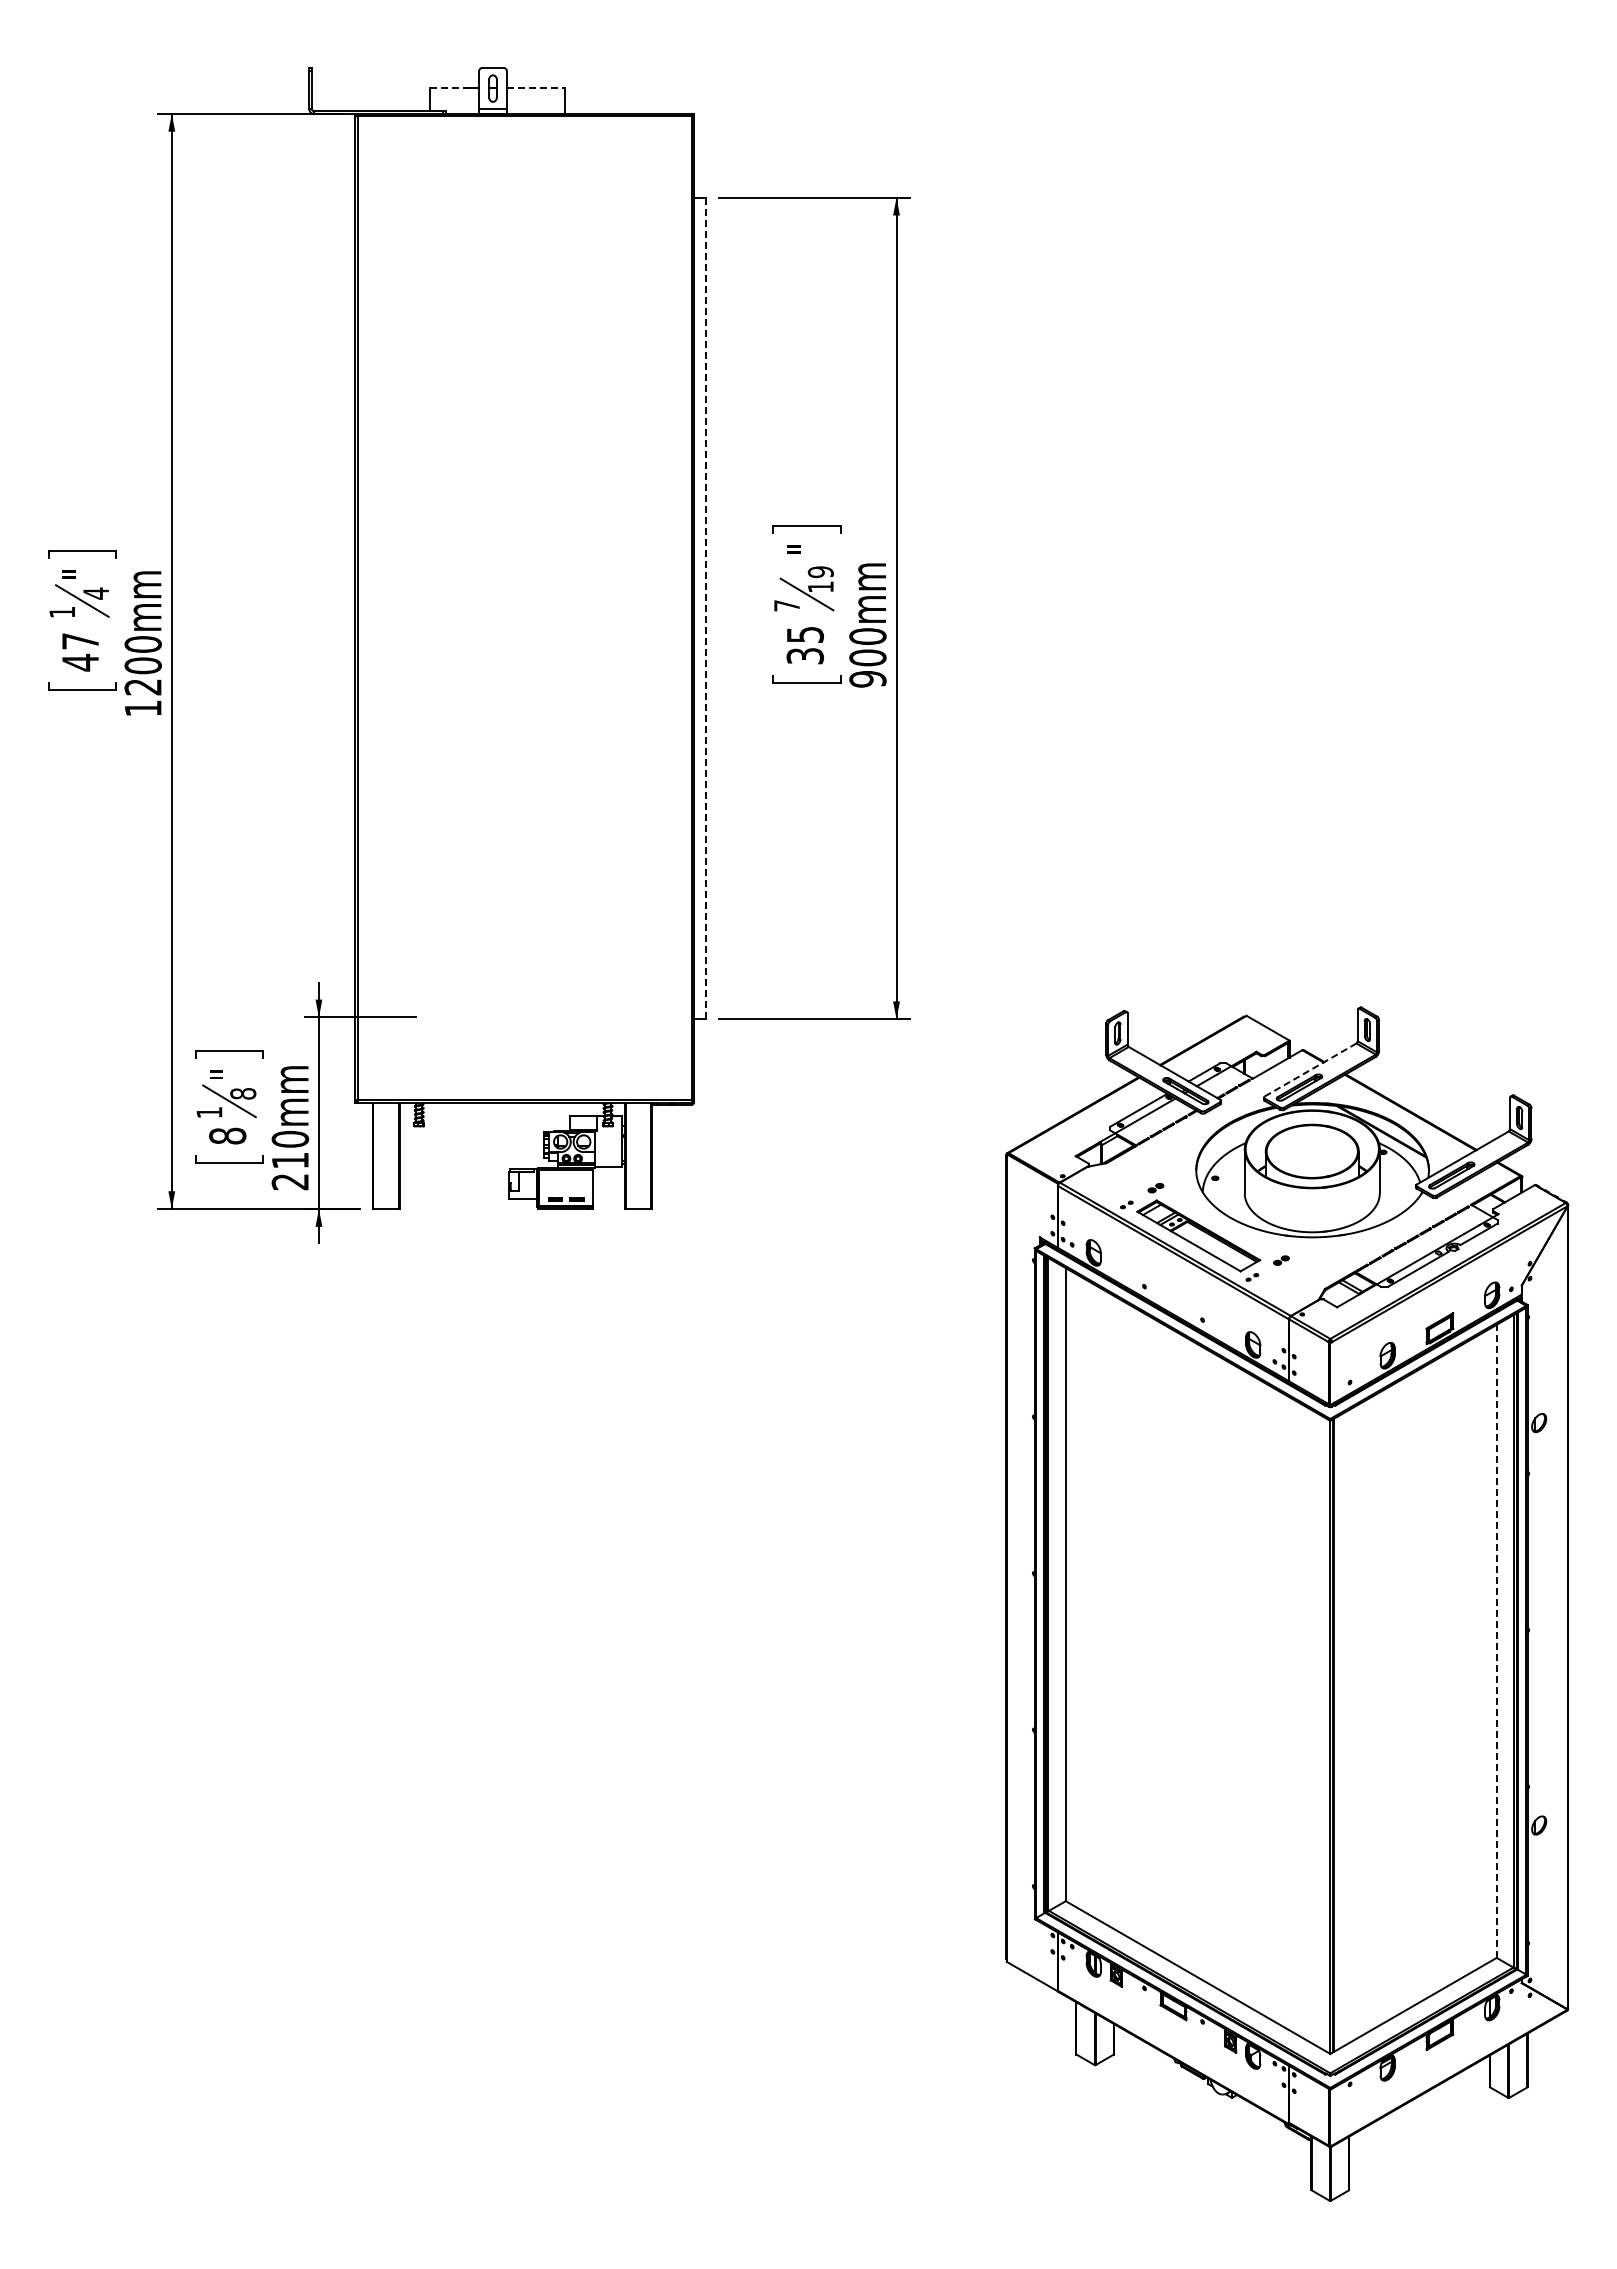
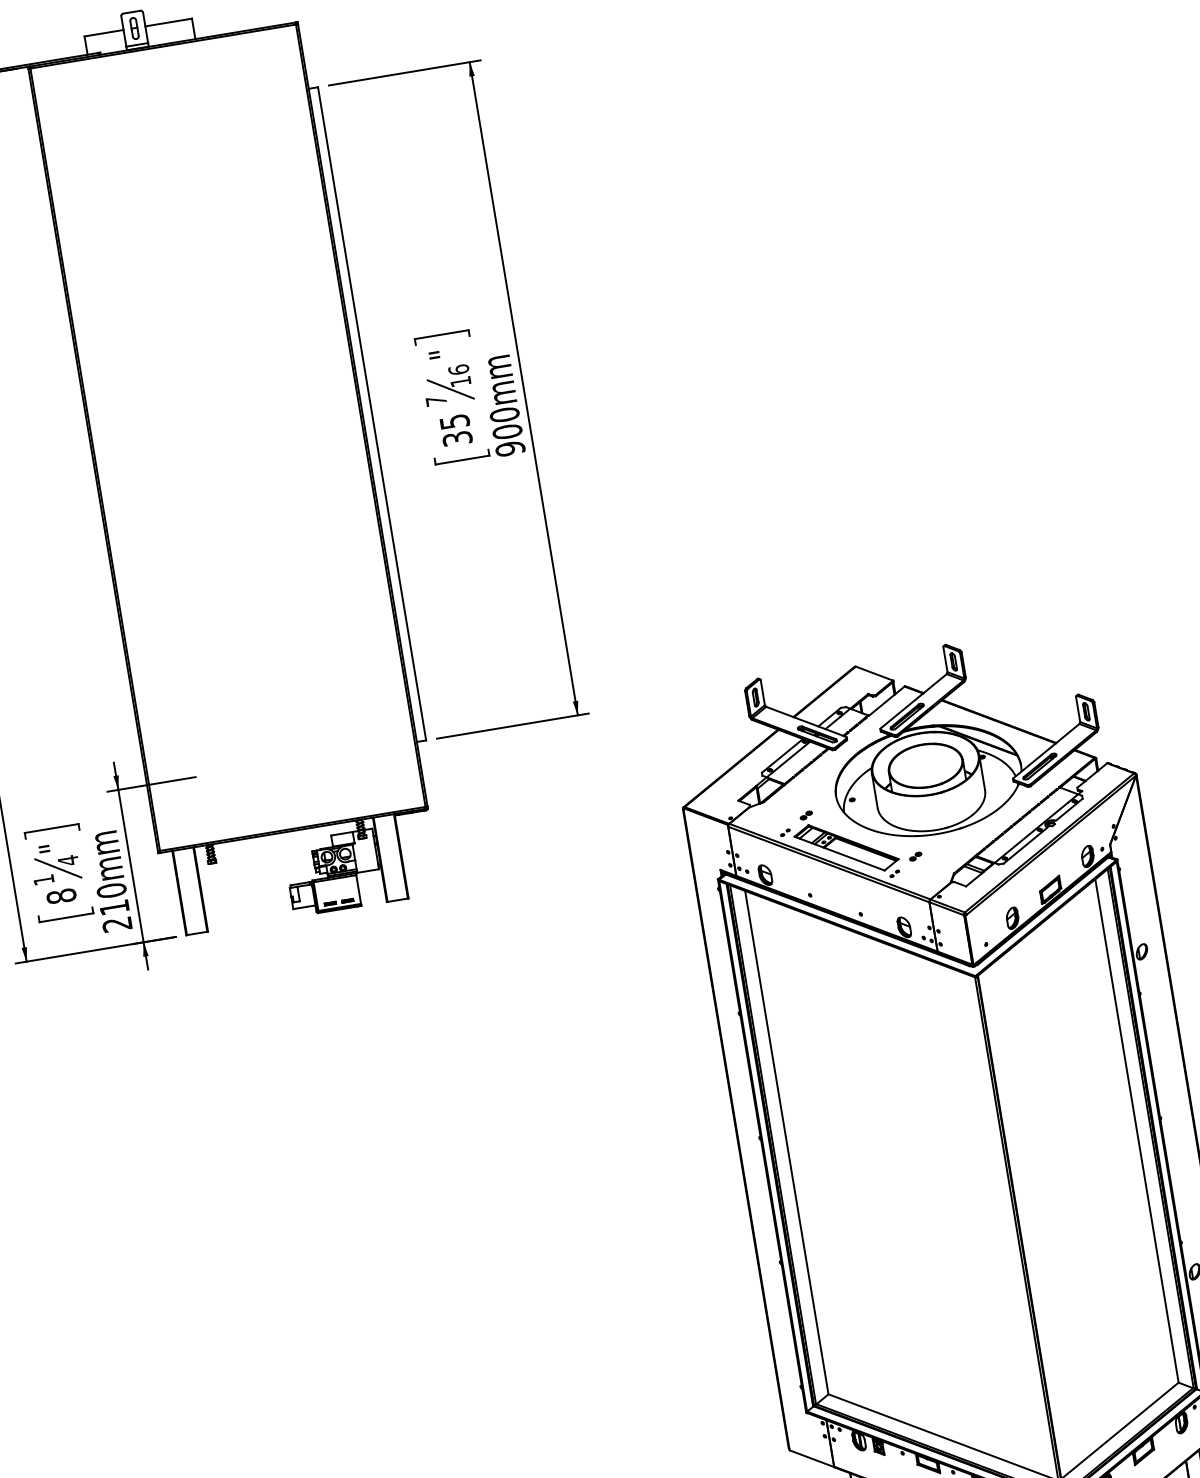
line: (447, 88) -> (98, 34), dashed -> solid
line: (536, 88) -> (169, 22), dashed -> solid
text: (820, 572) -> (458, 370), 19 -> 16
line: (705, 608) -> (371, 413), dashed -> solid
line: (1310, 1069) -> (913, 700), dashed -> solid
text: (243, 1093) -> (68, 860), 8 -> 4
line: (1496, 1641) -> (1136, 1131), dashed -> solid

